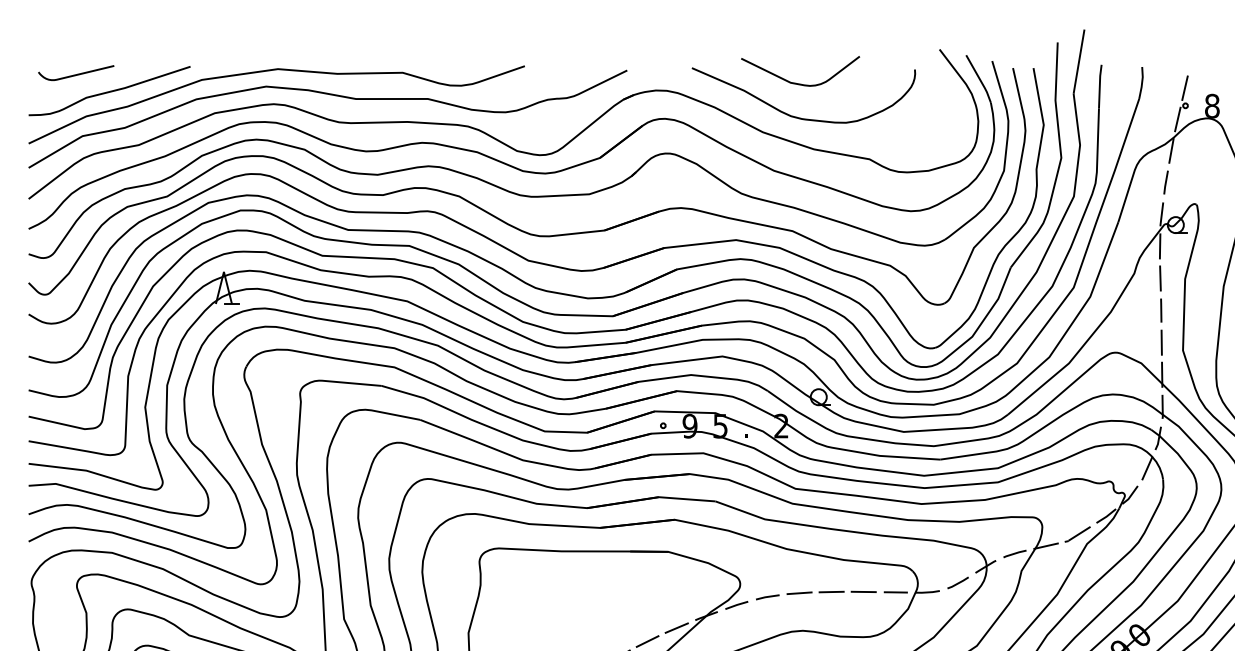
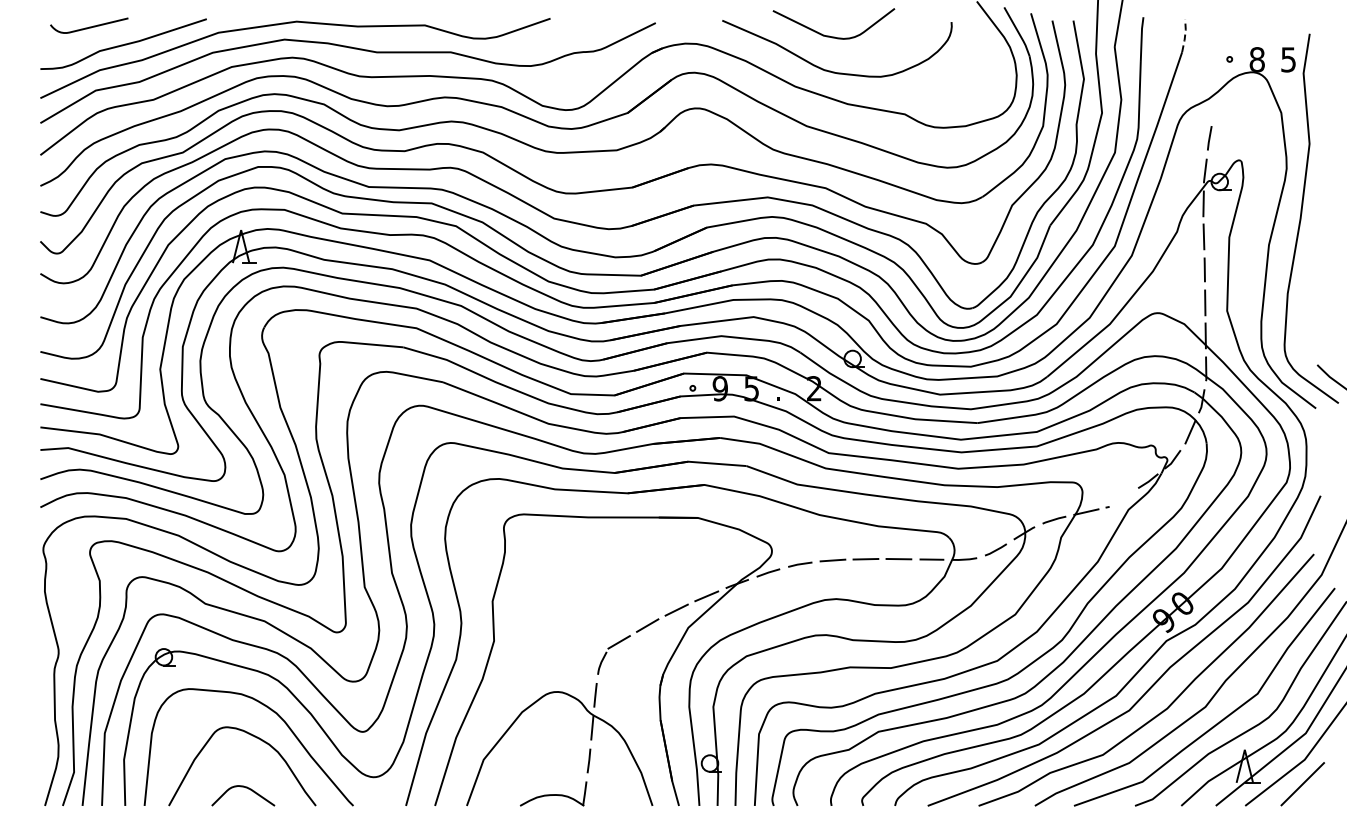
line: (1142, 82) -> (1185, 35), solid -> dashed
line: (1184, 88) -> (1228, 41), removed
line: (1177, 119) -> (1221, 73), removed
line: (1171, 150) -> (1215, 105), removed
line: (1079, 533) -> (1120, 499), removed

